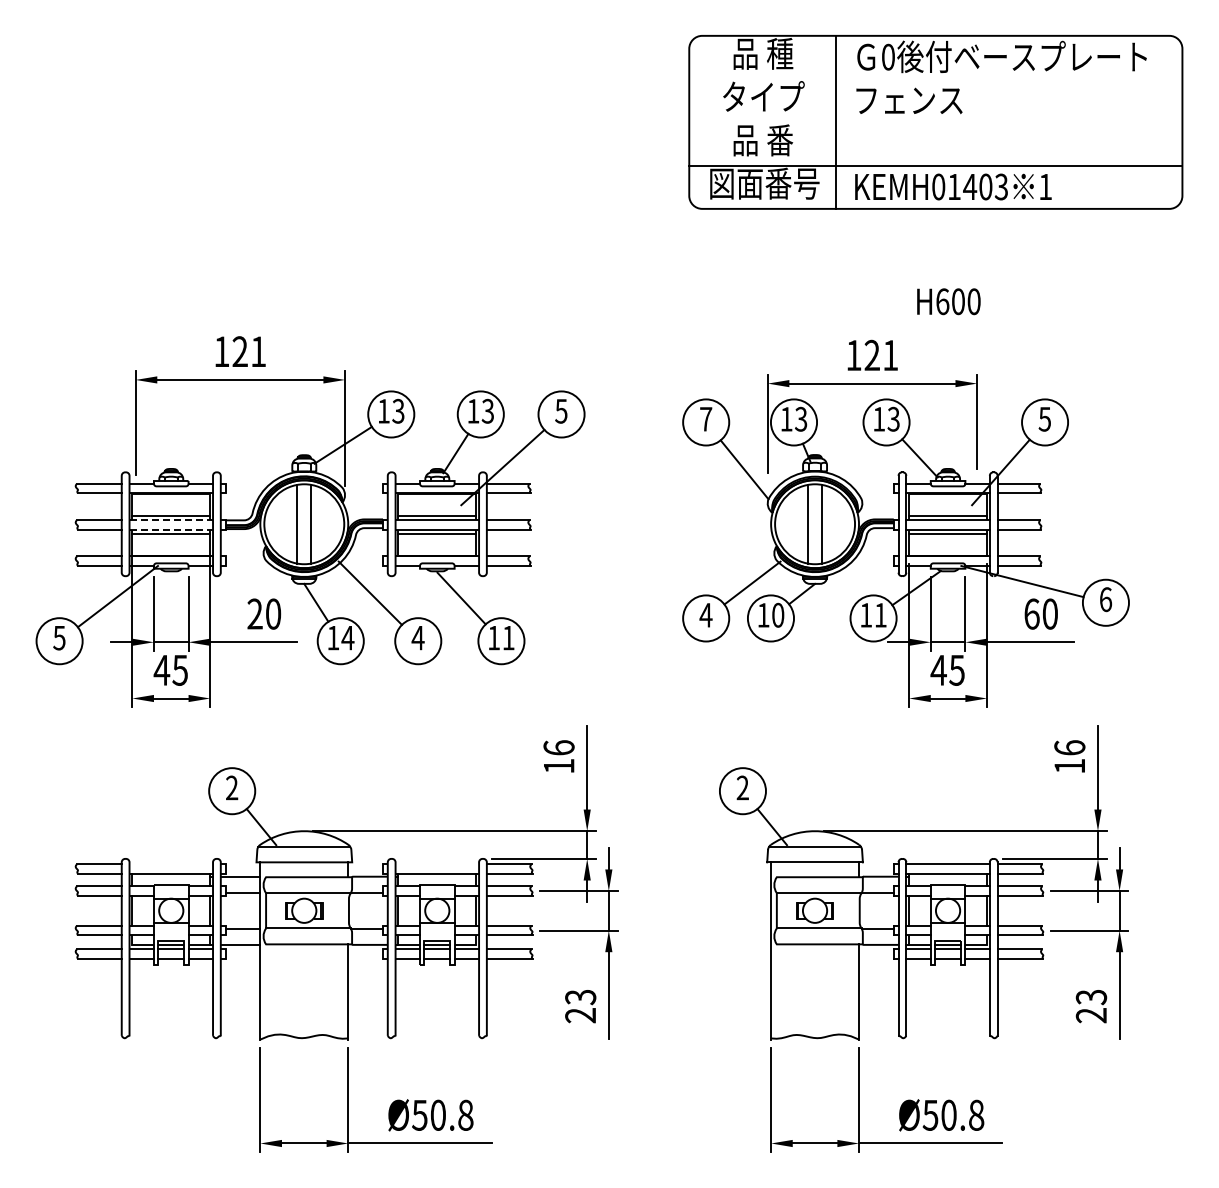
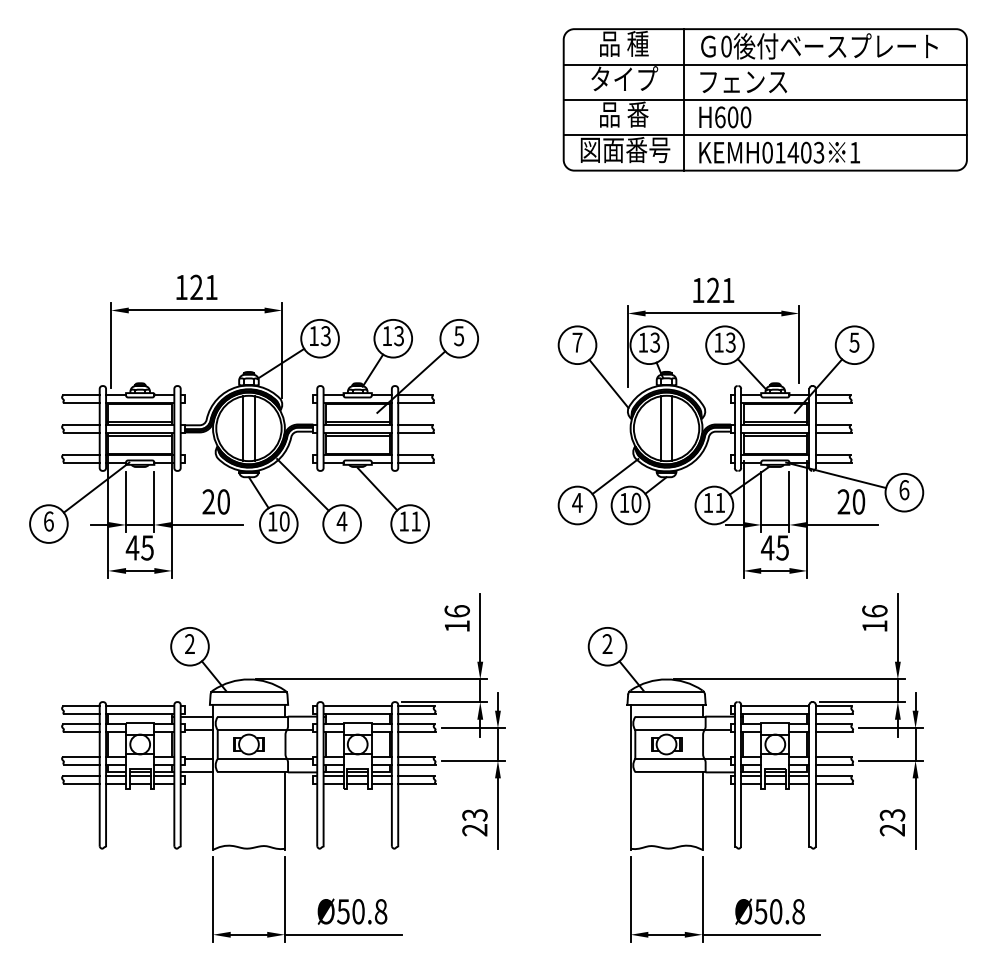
line: (935, 79) -> (765, 64), added
line: (935, 122) -> (765, 100), added
text: (948, 301) -> (724, 117), moved
line: (171, 520) -> (140, 425), dashed -> solid
line: (171, 529) -> (140, 432), dashed -> solid
text: (1031, 613) -> (843, 501), 60 -> 20
text: (59, 637) -> (48, 521), 5 -> 6
text: (347, 637) -> (284, 521), 14 -> 10
line: (171, 864) -> (140, 706), added
line: (437, 864) -> (357, 706), added

